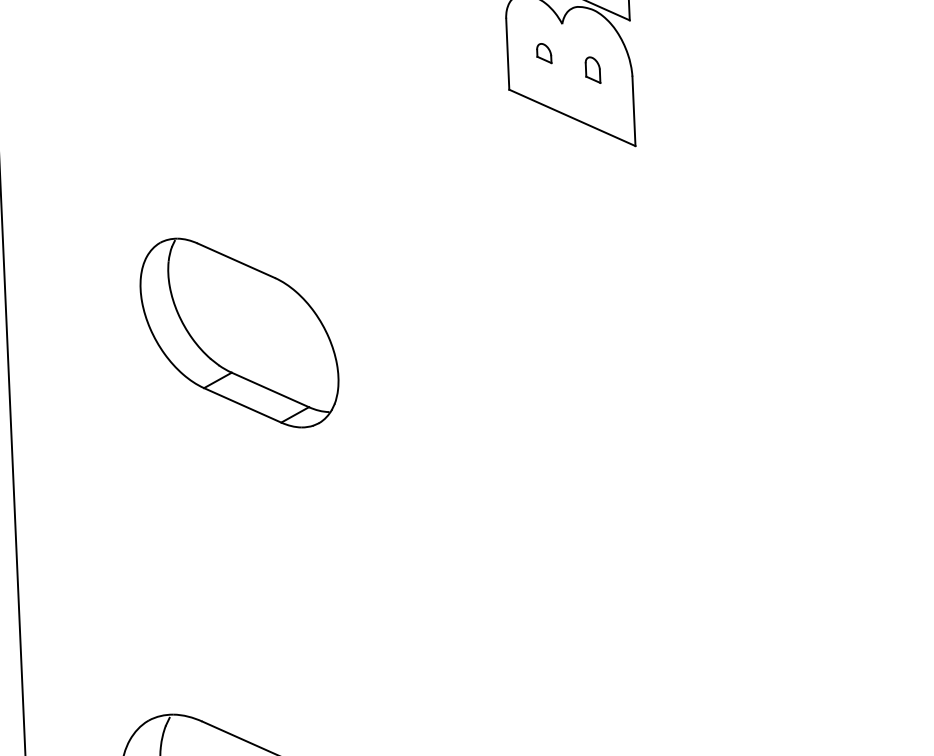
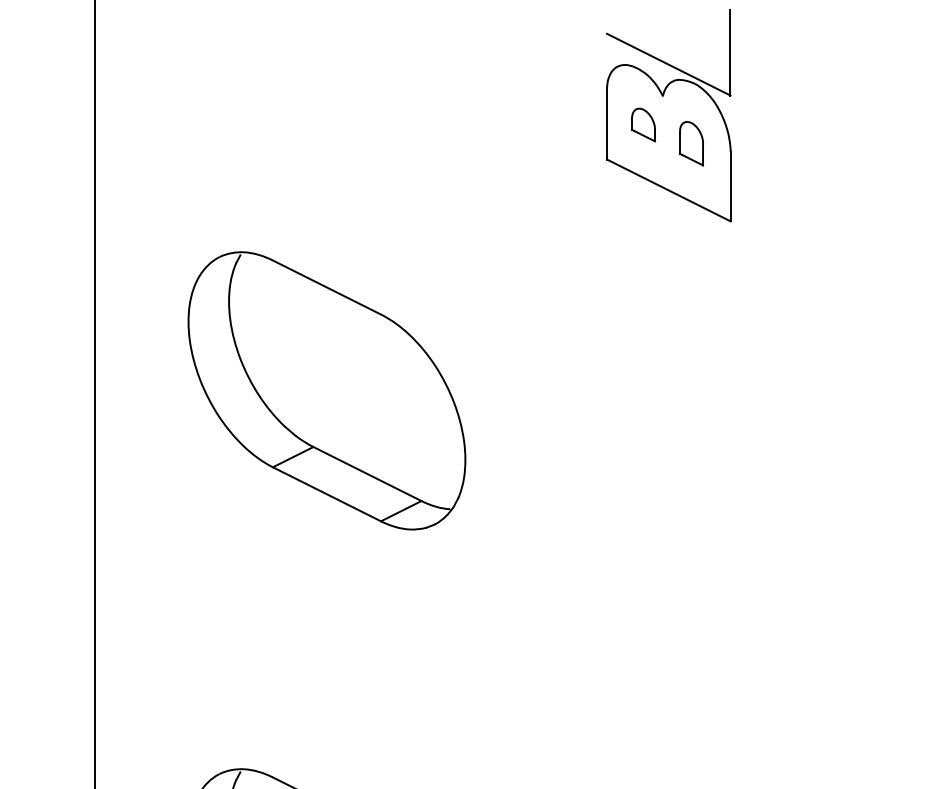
part: (544, 53) -> (643, 124), size x1.67
part: (592, 69) -> (691, 143), size x1.67
part: (239, 332) -> (326, 390), size x1.43

